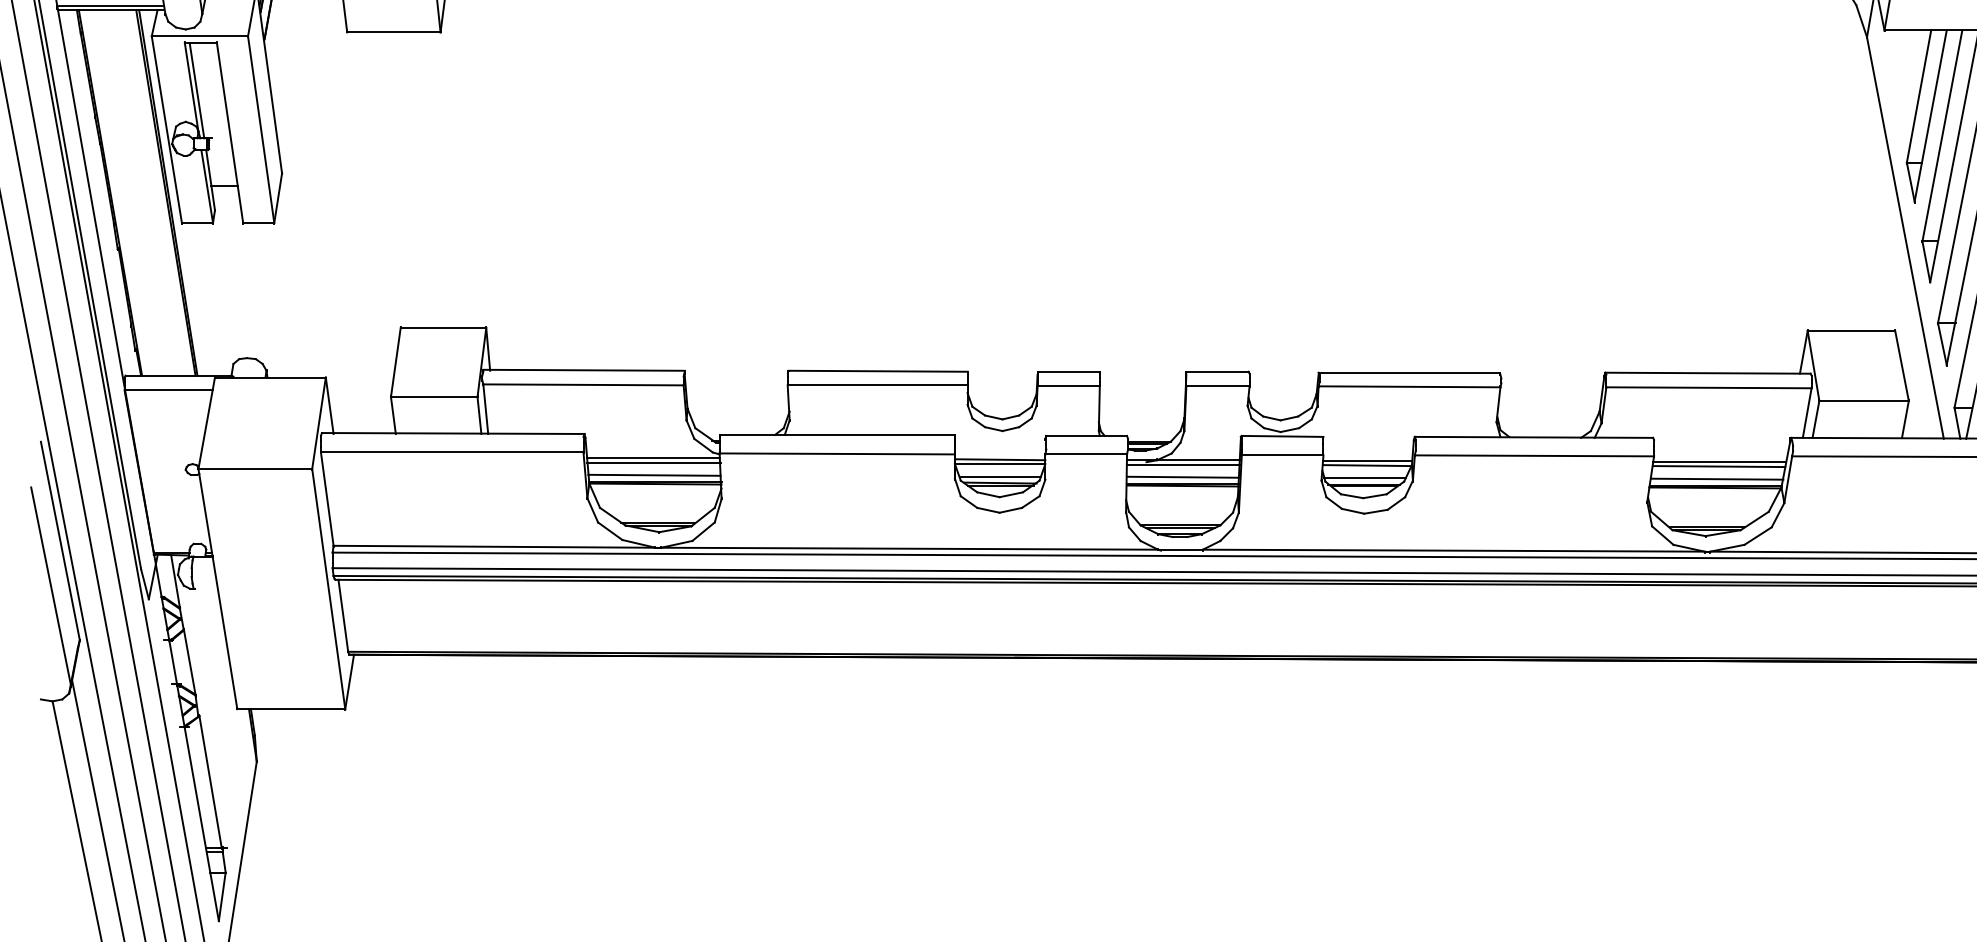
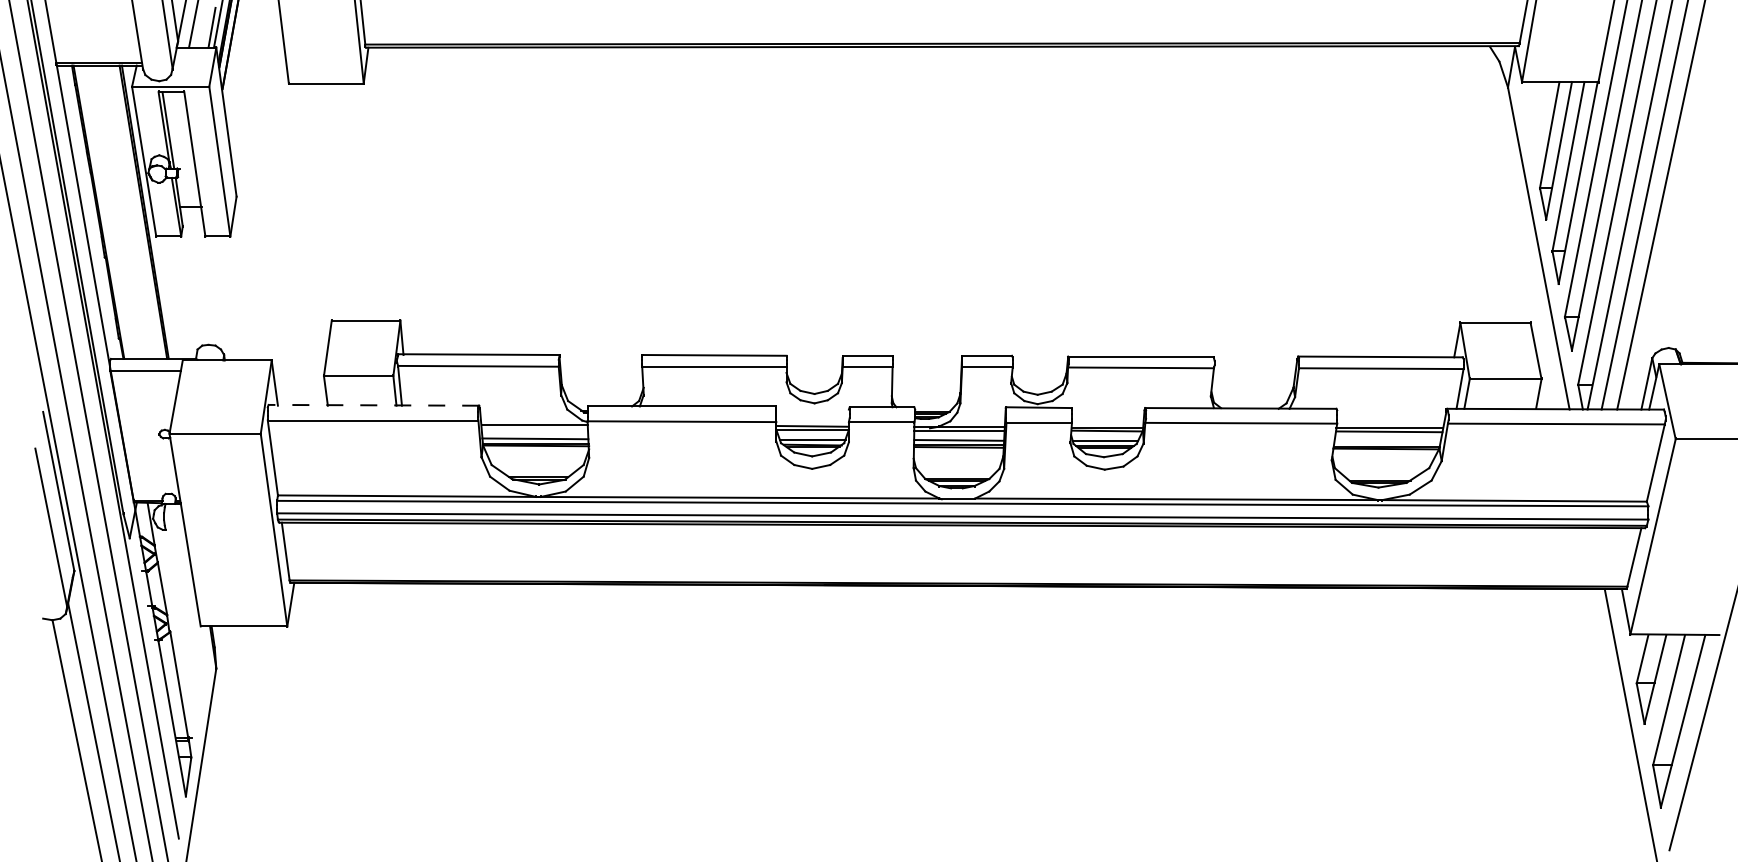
line: (452, 433) -> (373, 405), solid -> dashed
line: (653, 463) -> (534, 429), removed
line: (1716, 478) -> (1387, 441), removed

